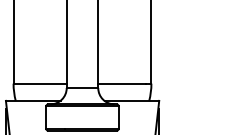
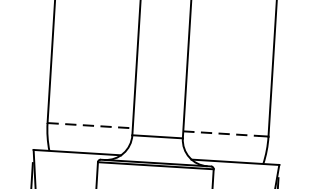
line: (40, 83) -> (90, 125), solid -> dashed
line: (121, 83) -> (220, 133), solid -> dashed

